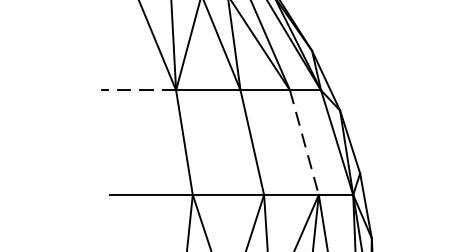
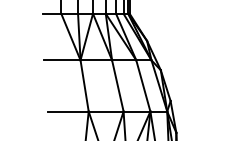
line: (137, 90) -> (61, 60), dashed -> solid
line: (304, 141) -> (143, 85), dashed -> solid

